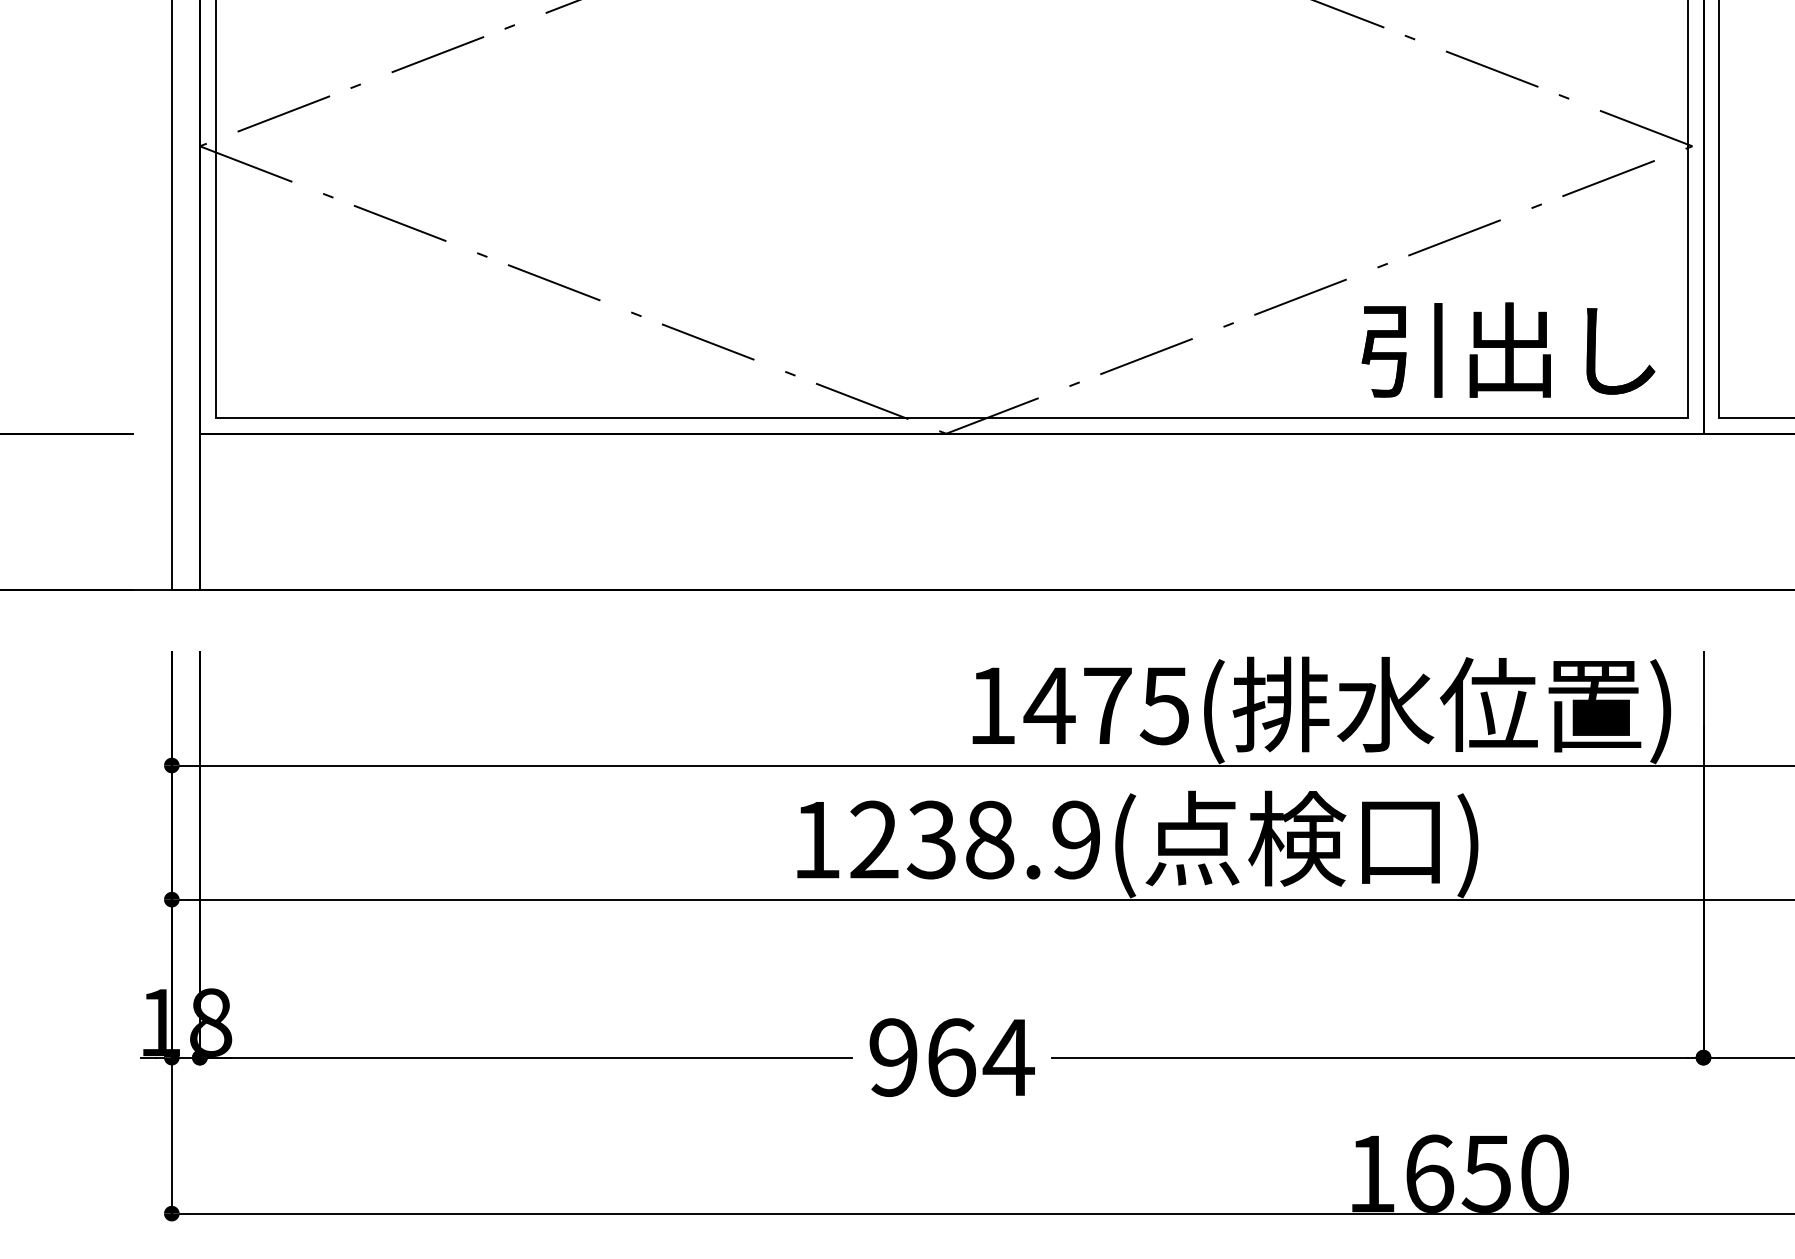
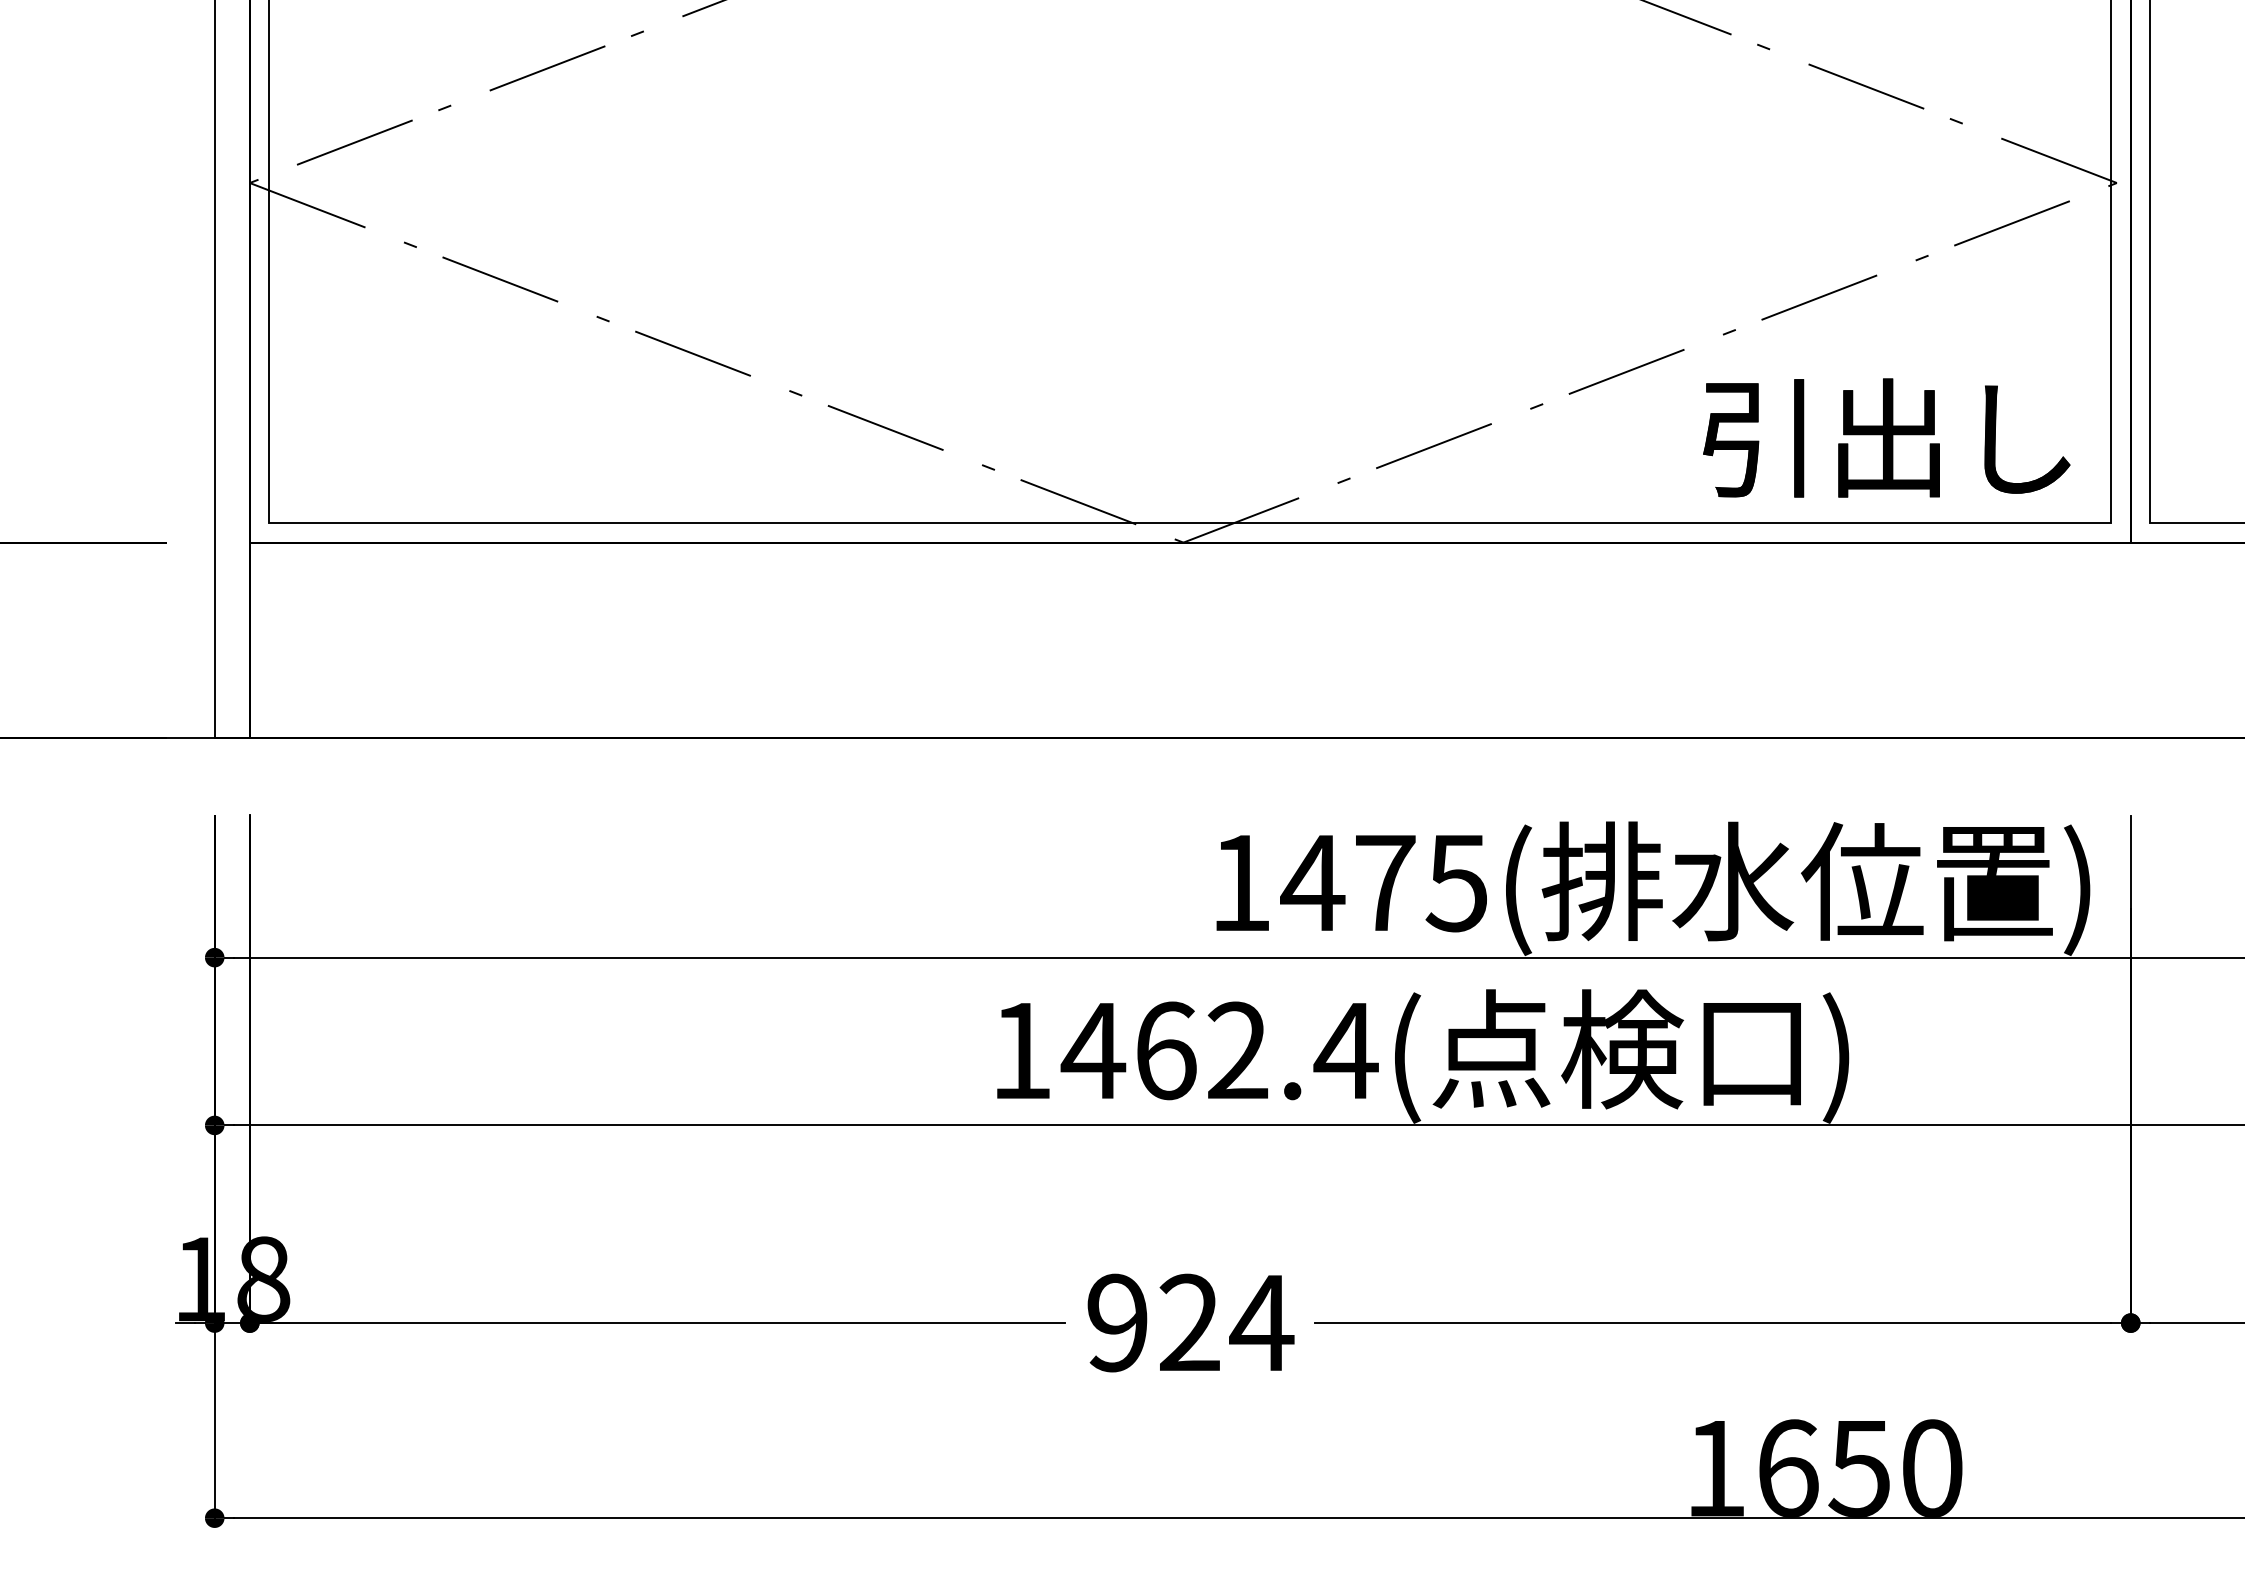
text: (975, 839) -> (1219, 1050), 1238.9( -> 1462.4(
text: (951, 1057) -> (1189, 1322), 964 -> 924

